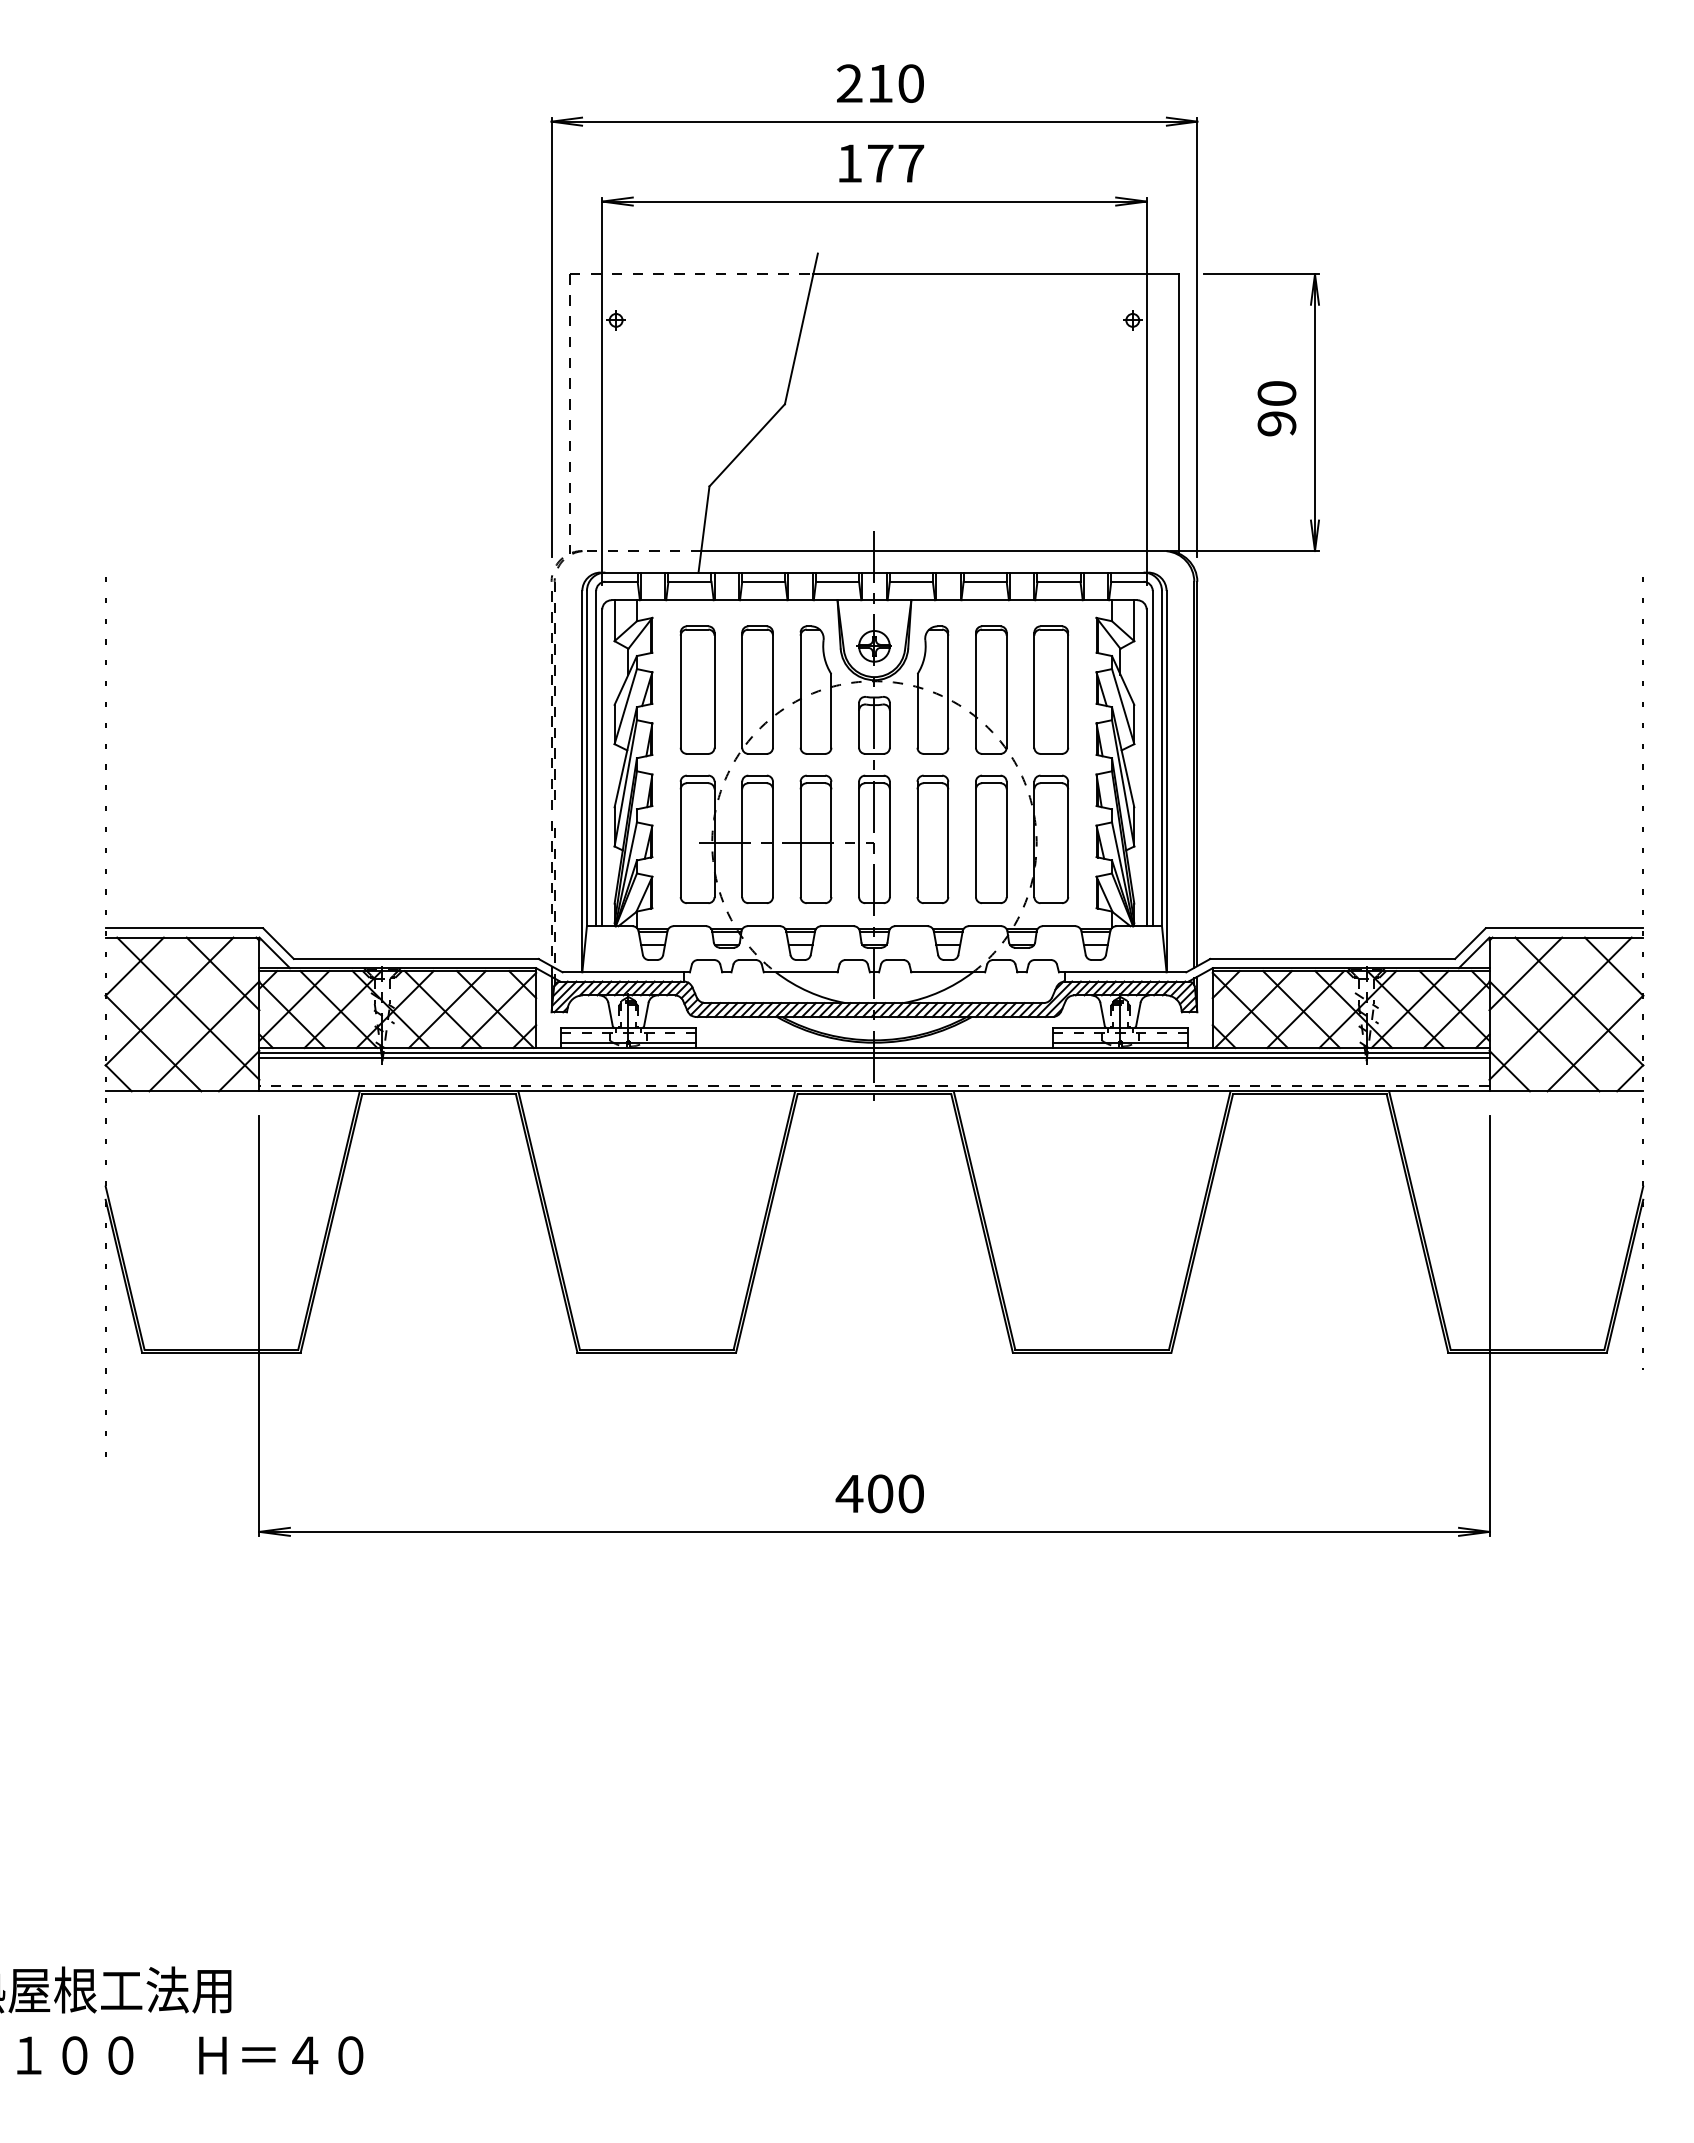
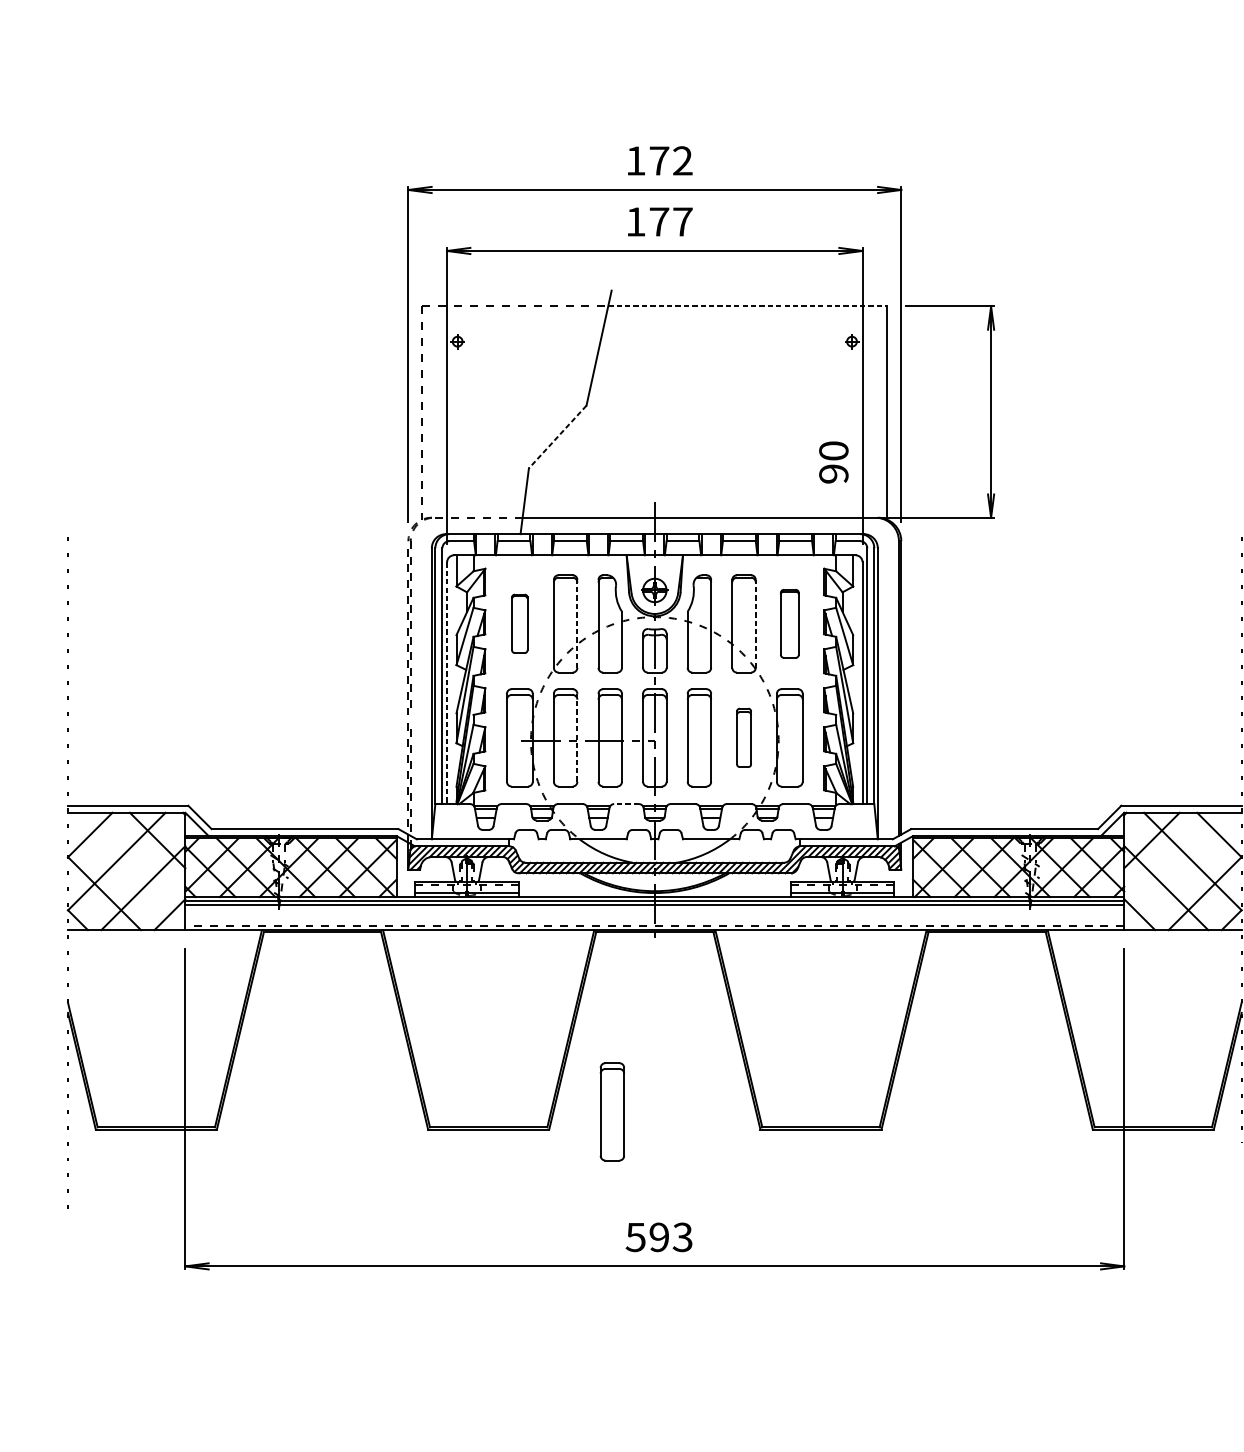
text: (880, 83) -> (659, 160), 210 -> 172
line: (996, 274) -> (747, 306), solid -> dashed
text: (1276, 408) -> (833, 462), moved
line: (747, 445) -> (557, 437), solid -> dashed
part: (697, 689) -> (519, 623), size x0.6
part: (1051, 689) -> (789, 623), size x0.7
line: (772, 690) -> (577, 624), solid -> dashed
line: (1006, 690) -> (755, 624), solid -> dashed
line: (602, 768) -> (447, 683), solid -> dashed
line: (772, 839) -> (577, 737), solid -> dashed
part: (991, 839) -> (744, 737), size x0.6
line: (836, 926) -> (625, 804), solid -> dashed
line: (188, 1008) -> (131, 866), removed
line: (1560, 1008) -> (1178, 866), removed
part: (818, 1328) -> (612, 1111), added
text: (879, 1493) -> (658, 1237), 400 -> 593

